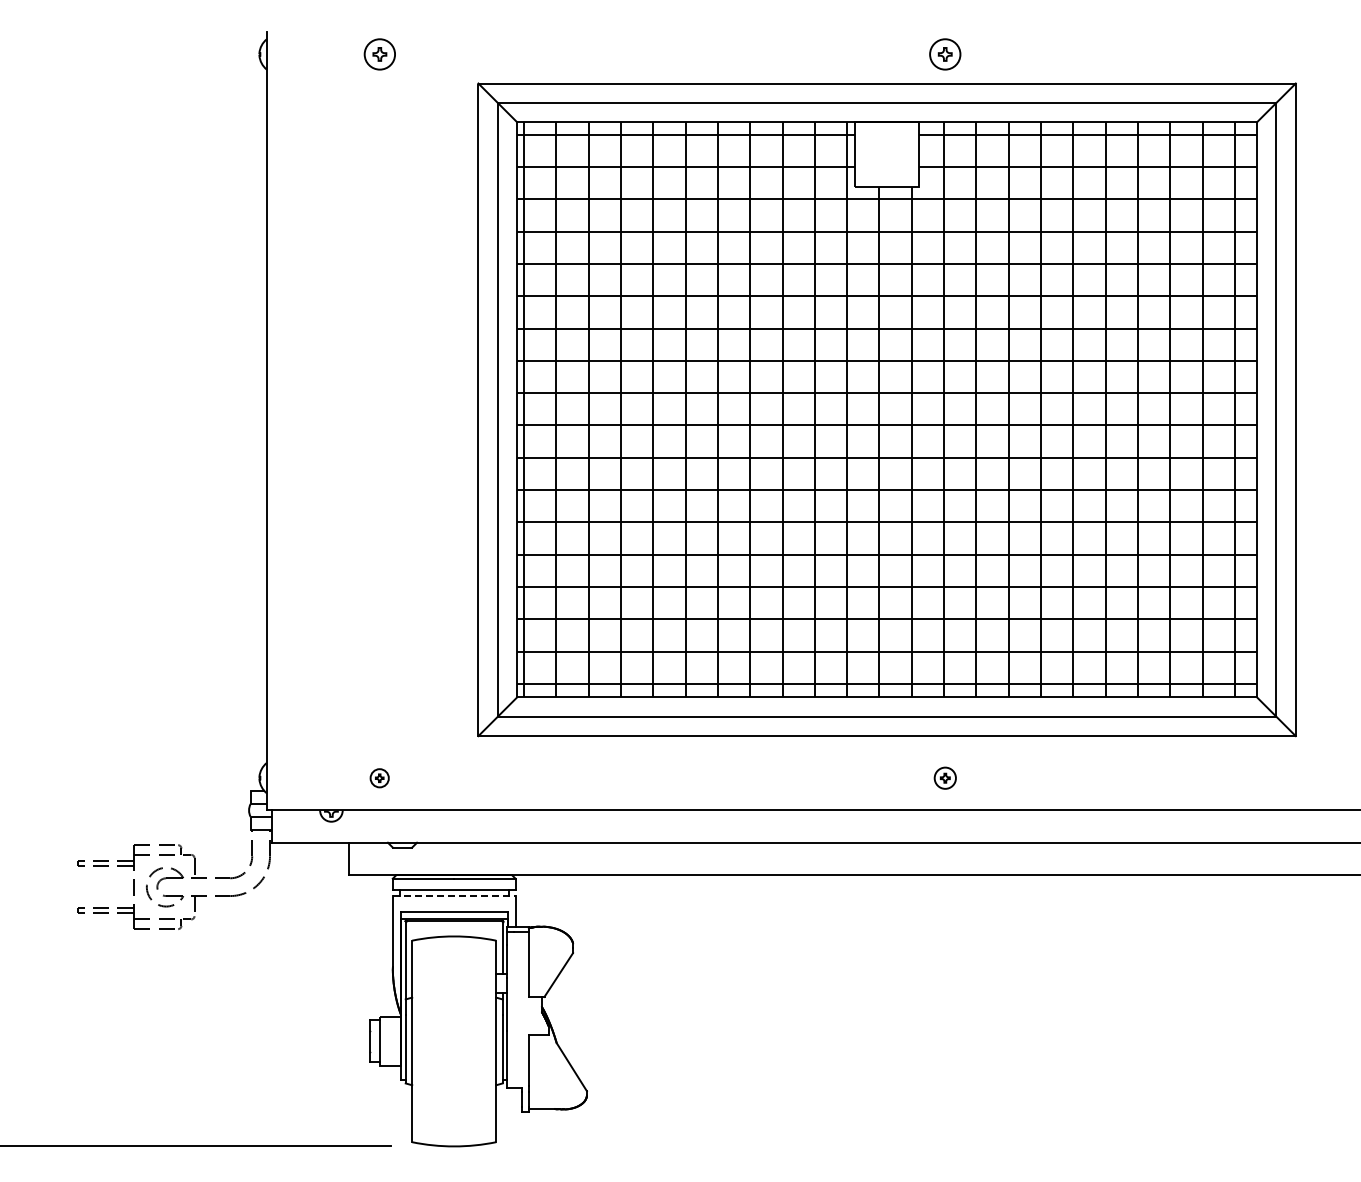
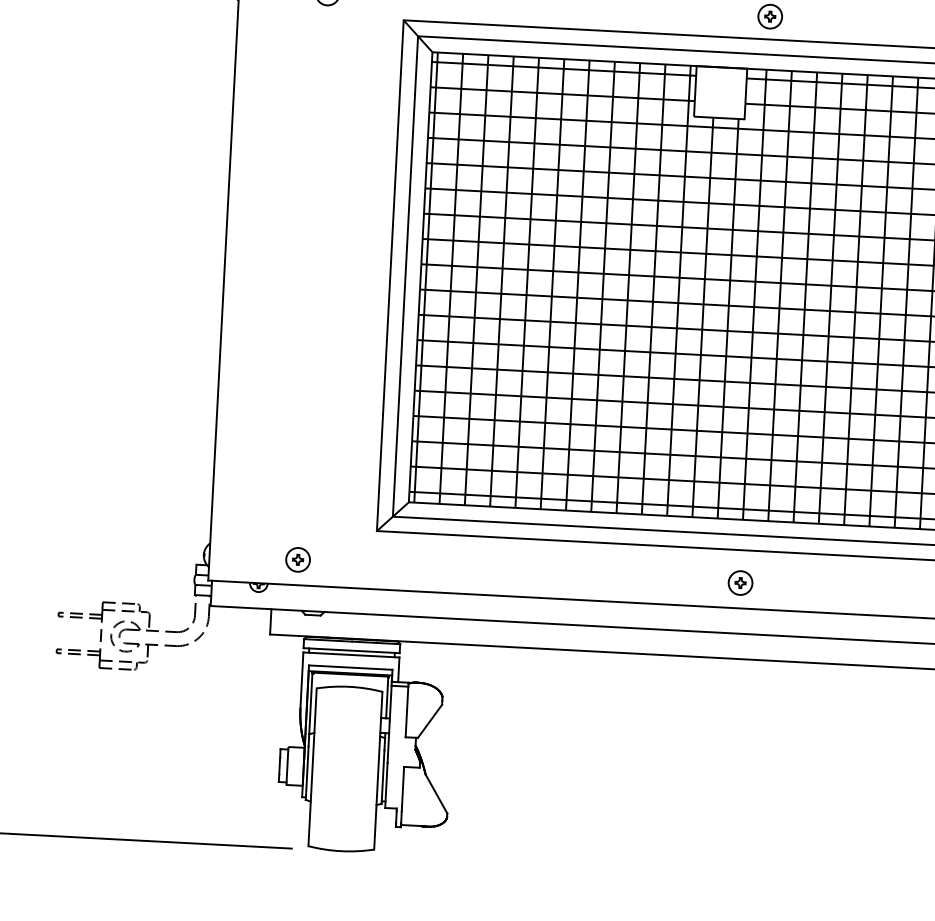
part: (379, 778) -> (297, 560), size x1.67
part: (945, 778) -> (740, 583), size x1.43
line: (454, 895) -> (351, 654), dashed -> solid

